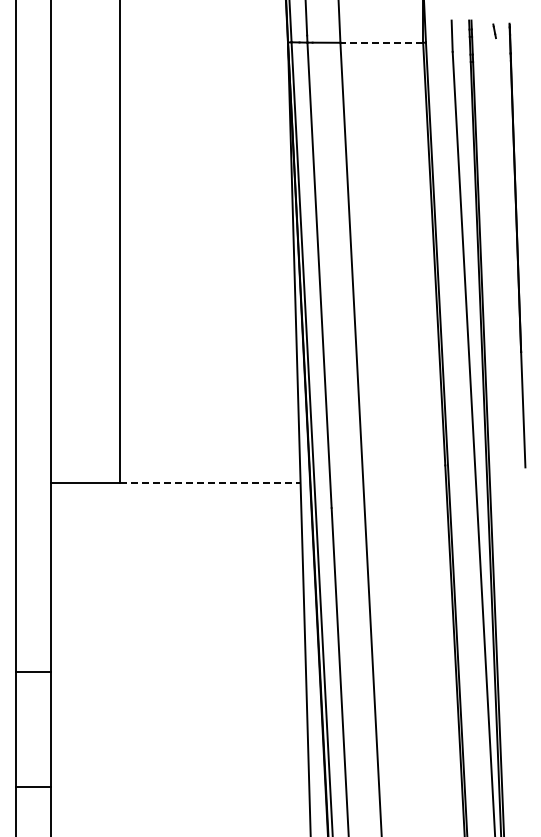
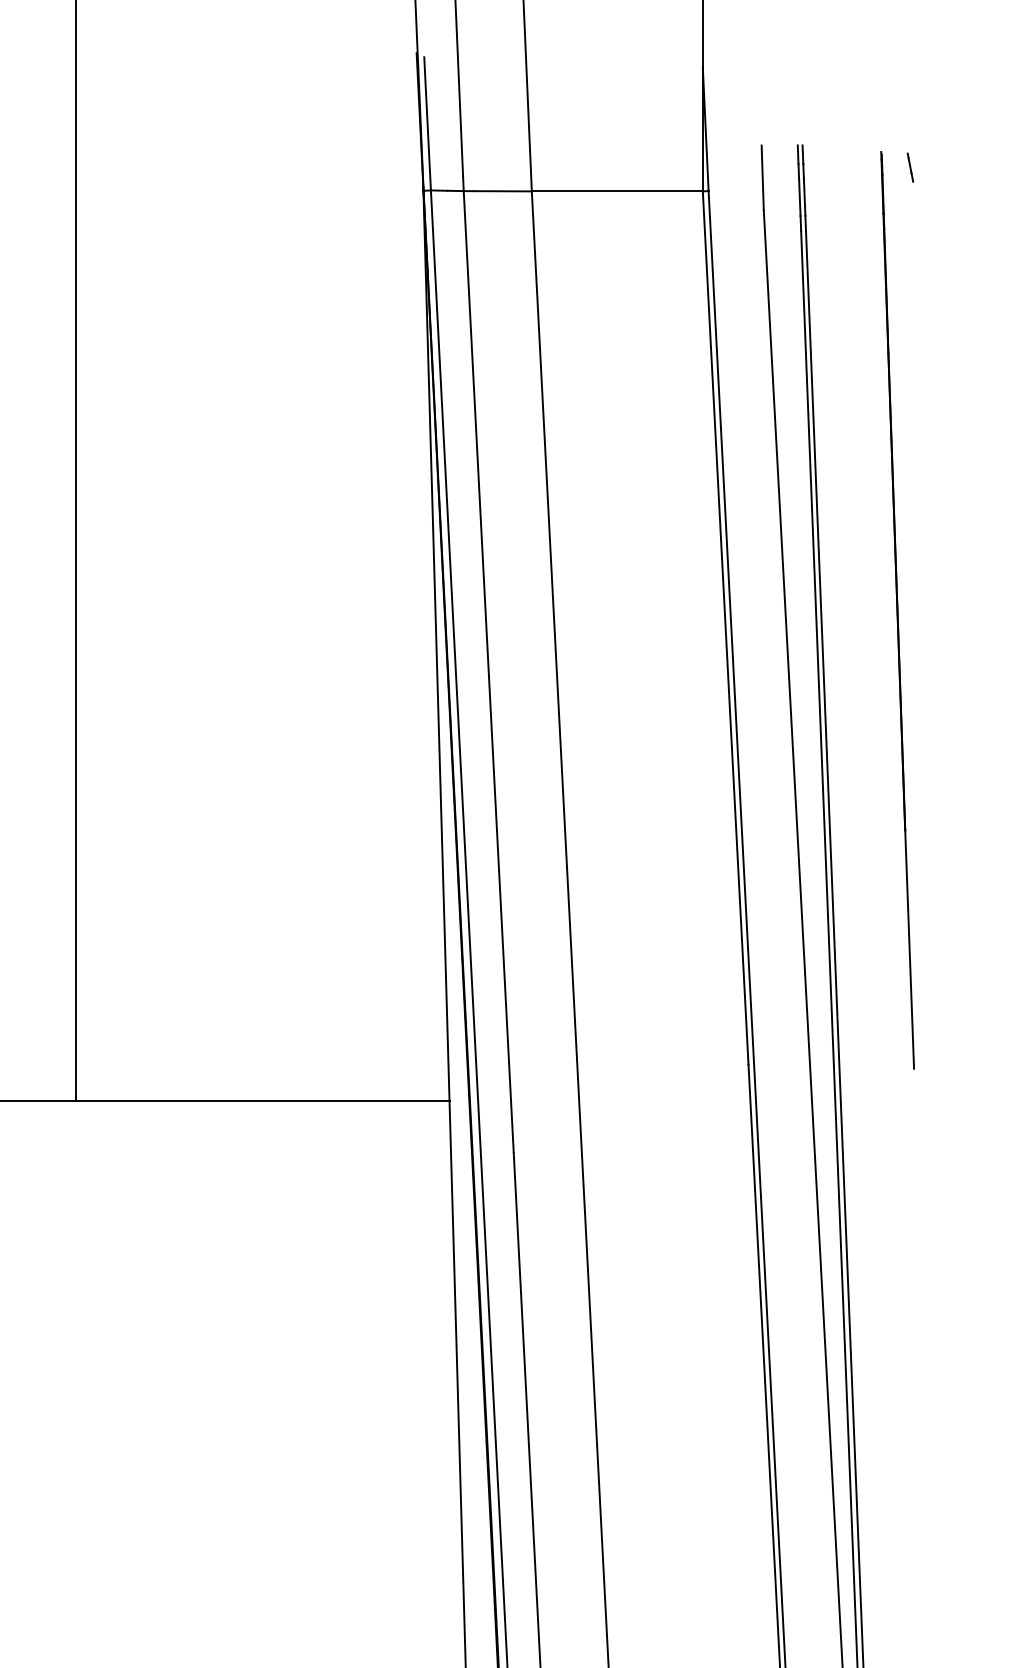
line: (494, 31) -> (910, 168), moved
line: (381, 42) -> (616, 190), dashed -> solid
line: (210, 483) -> (263, 1102), dashed -> solid

